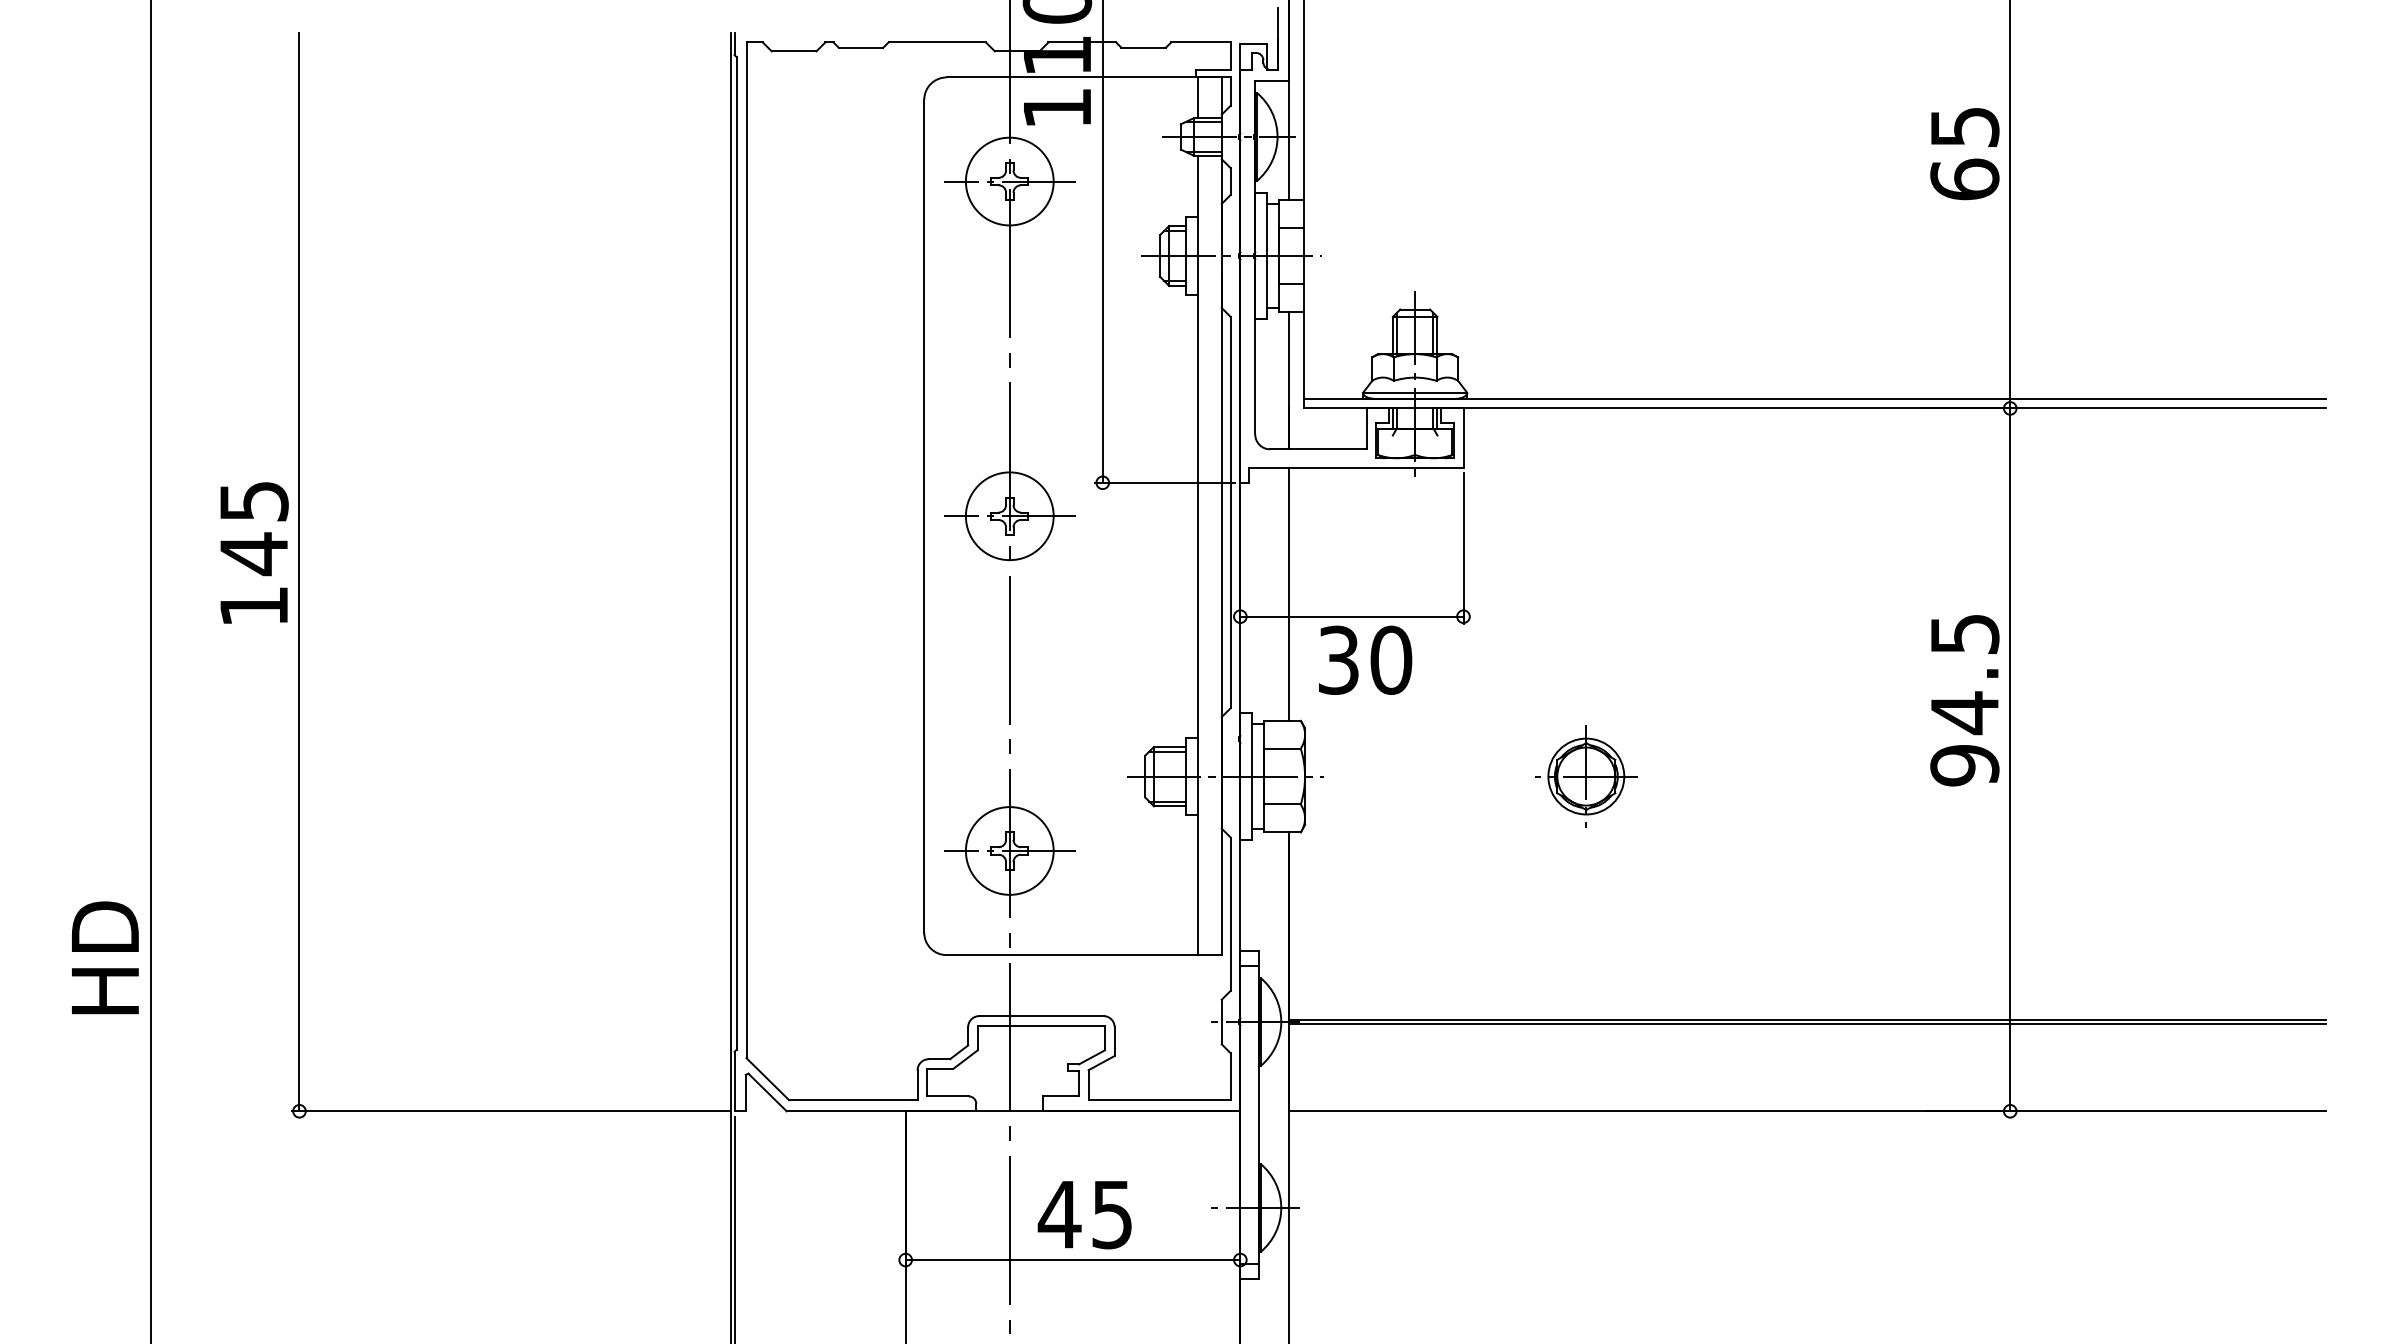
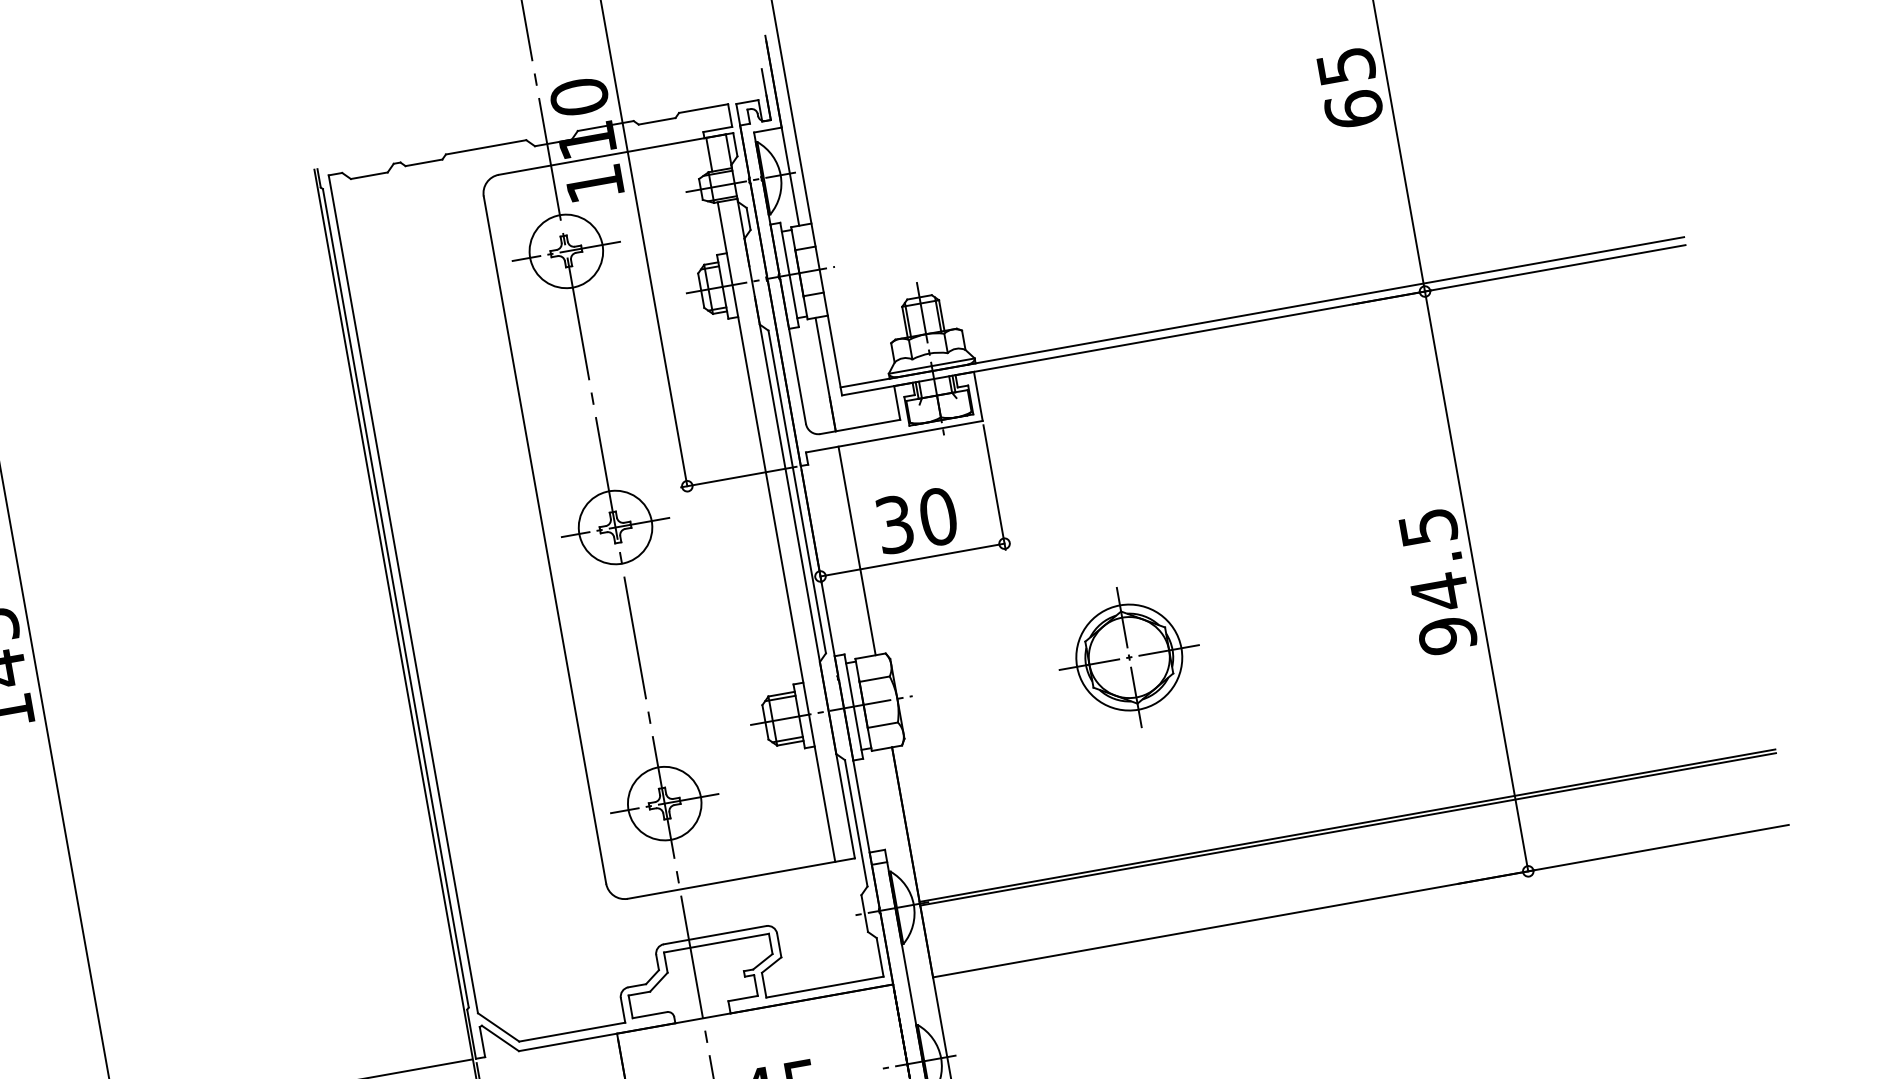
text: (1365, 659) -> (916, 519), moved
text: (1964, 700) -> (1437, 582), moved
part: (1586, 776) -> (1129, 657), size x1.67

